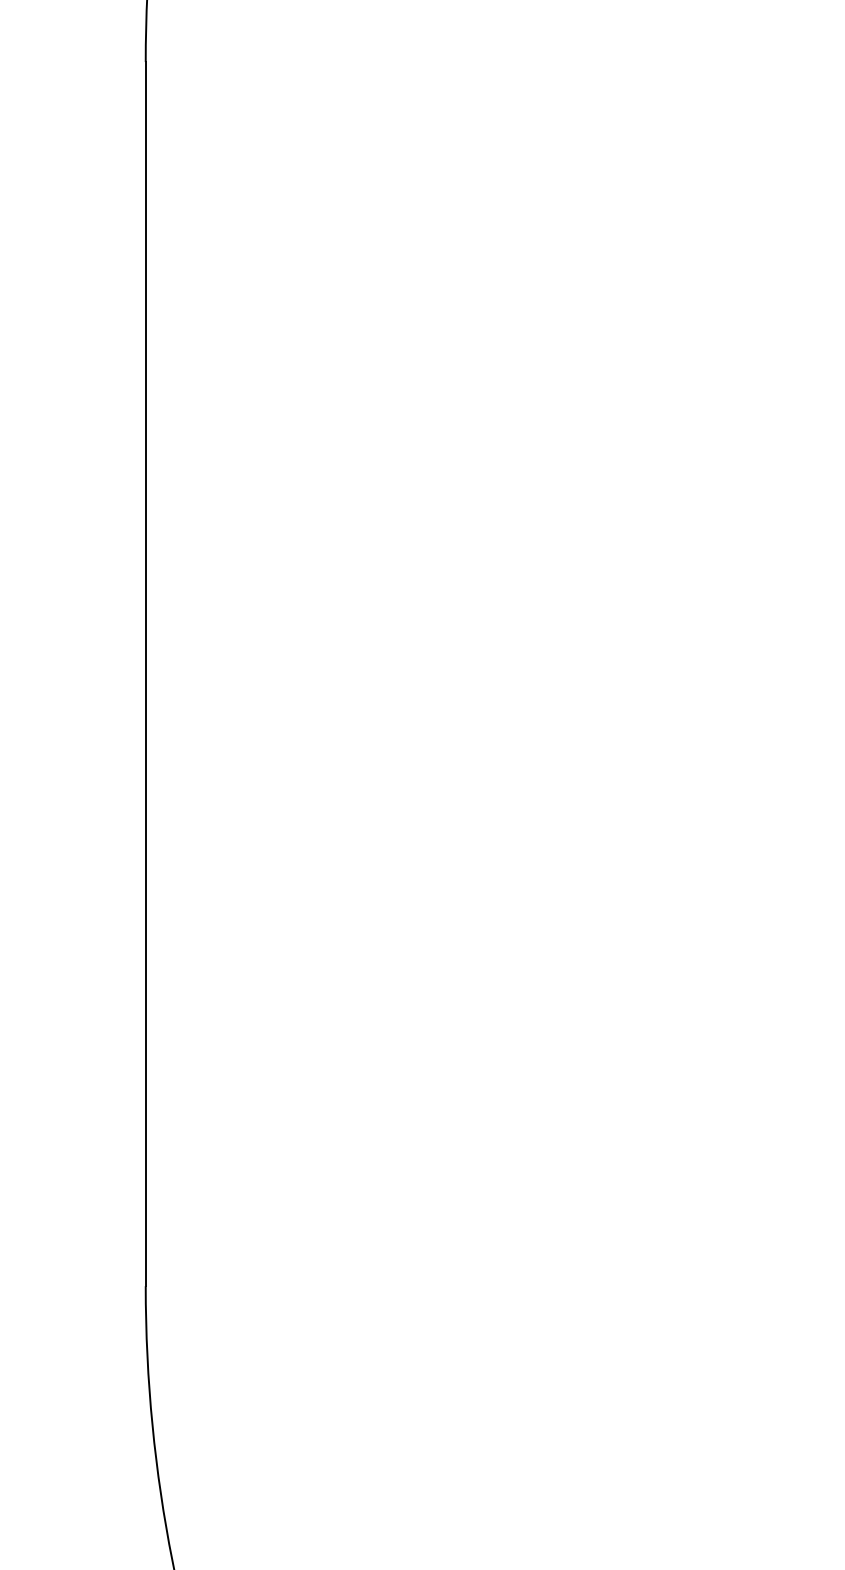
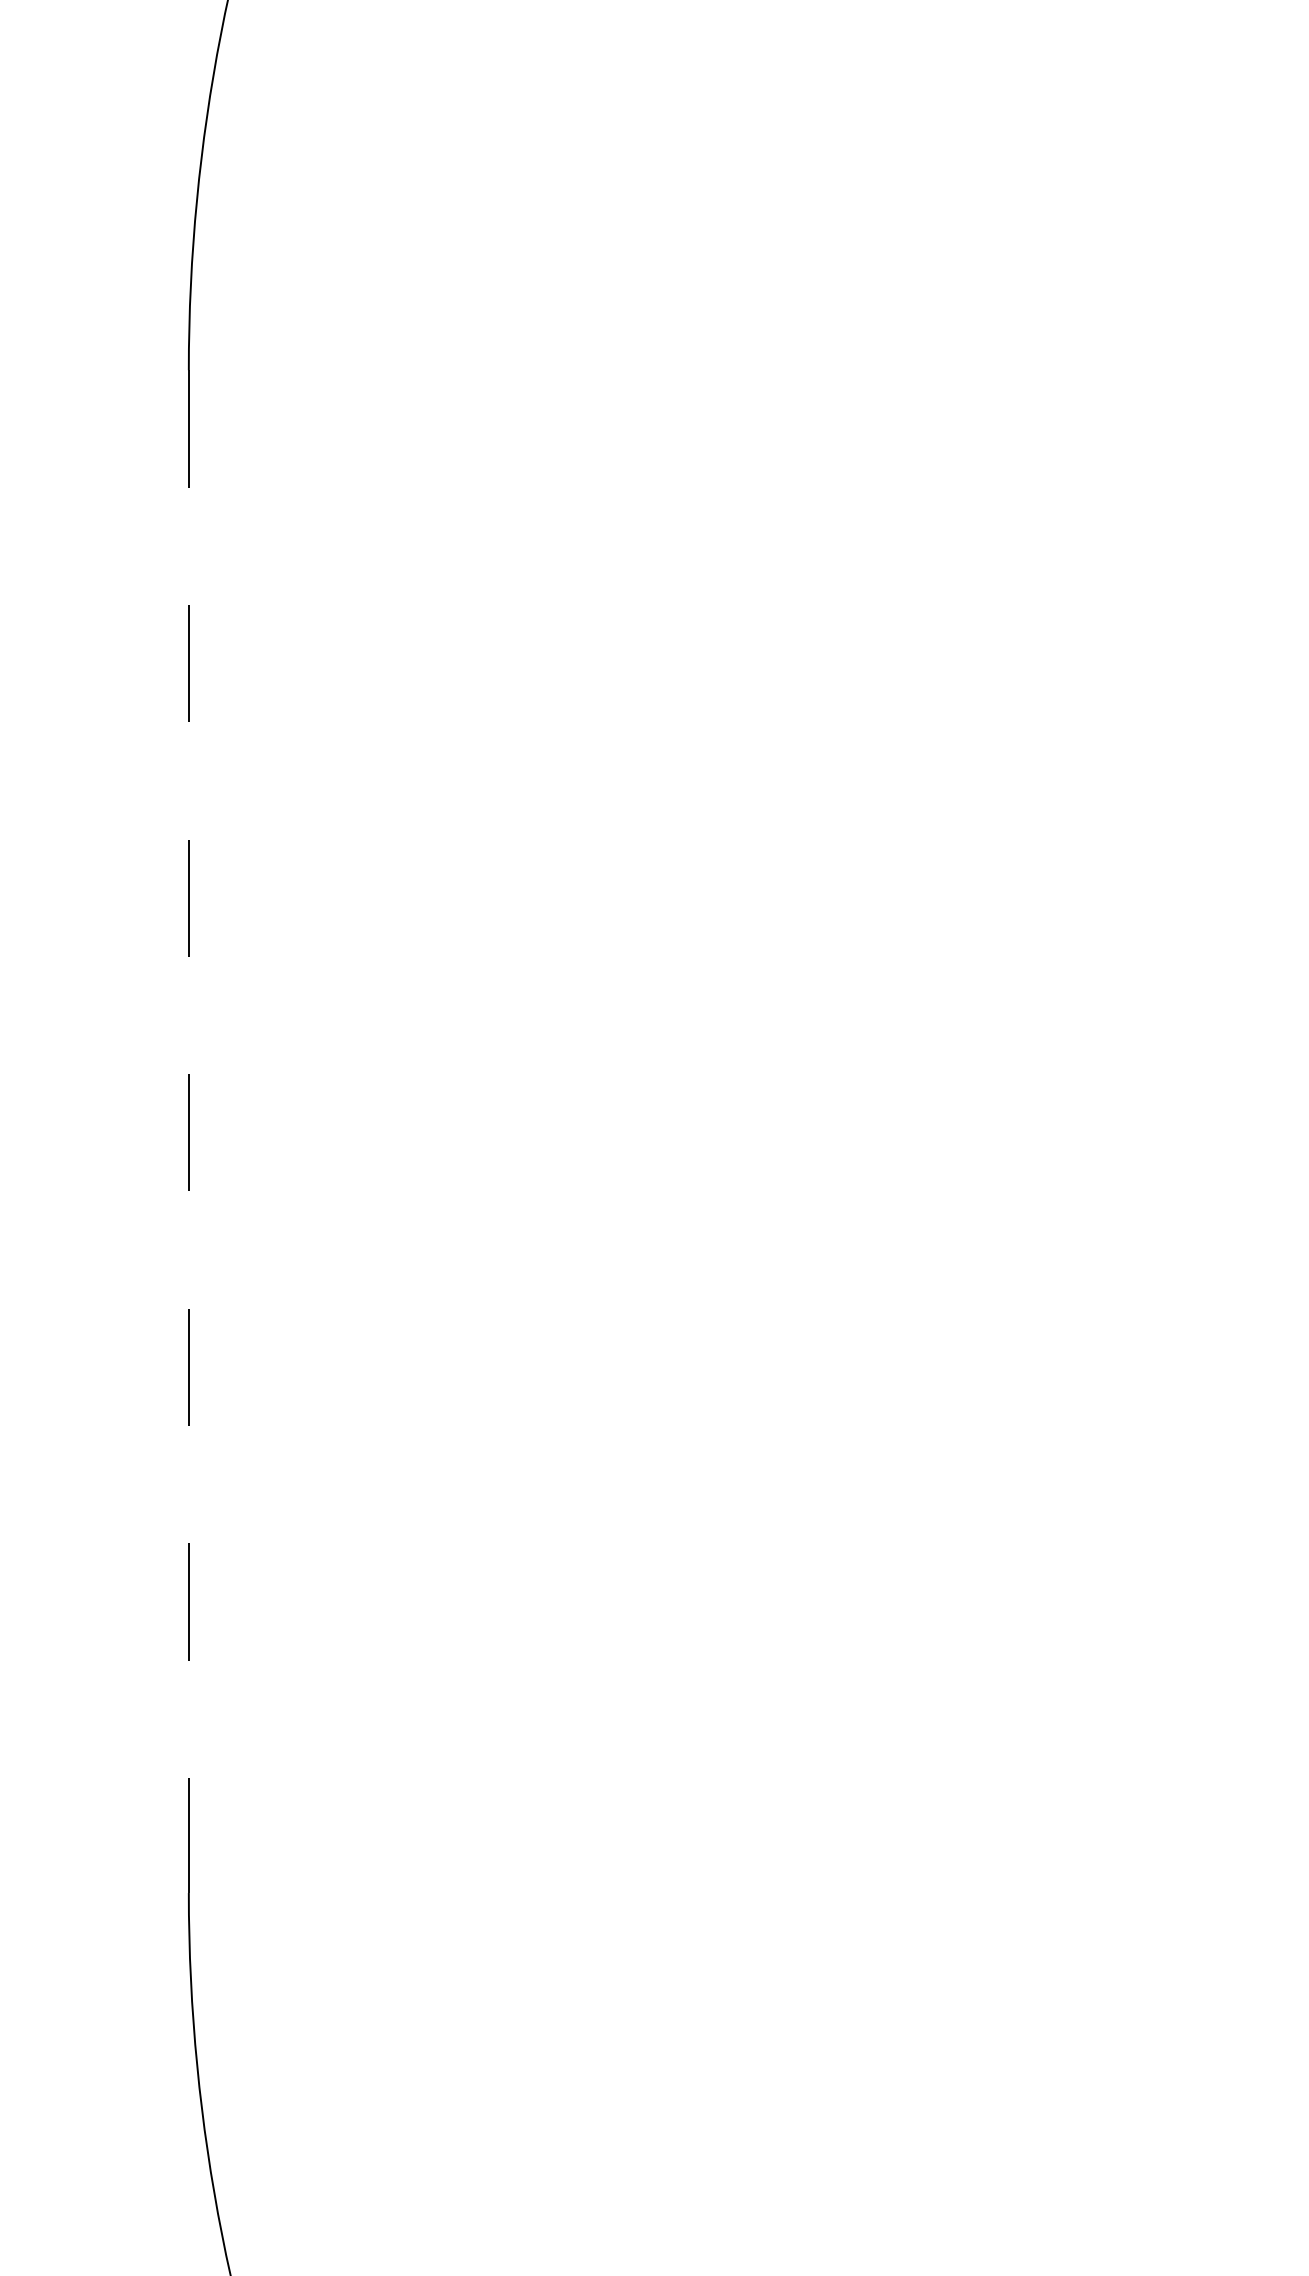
line: (145, 674) -> (188, 1132), solid -> dashed

